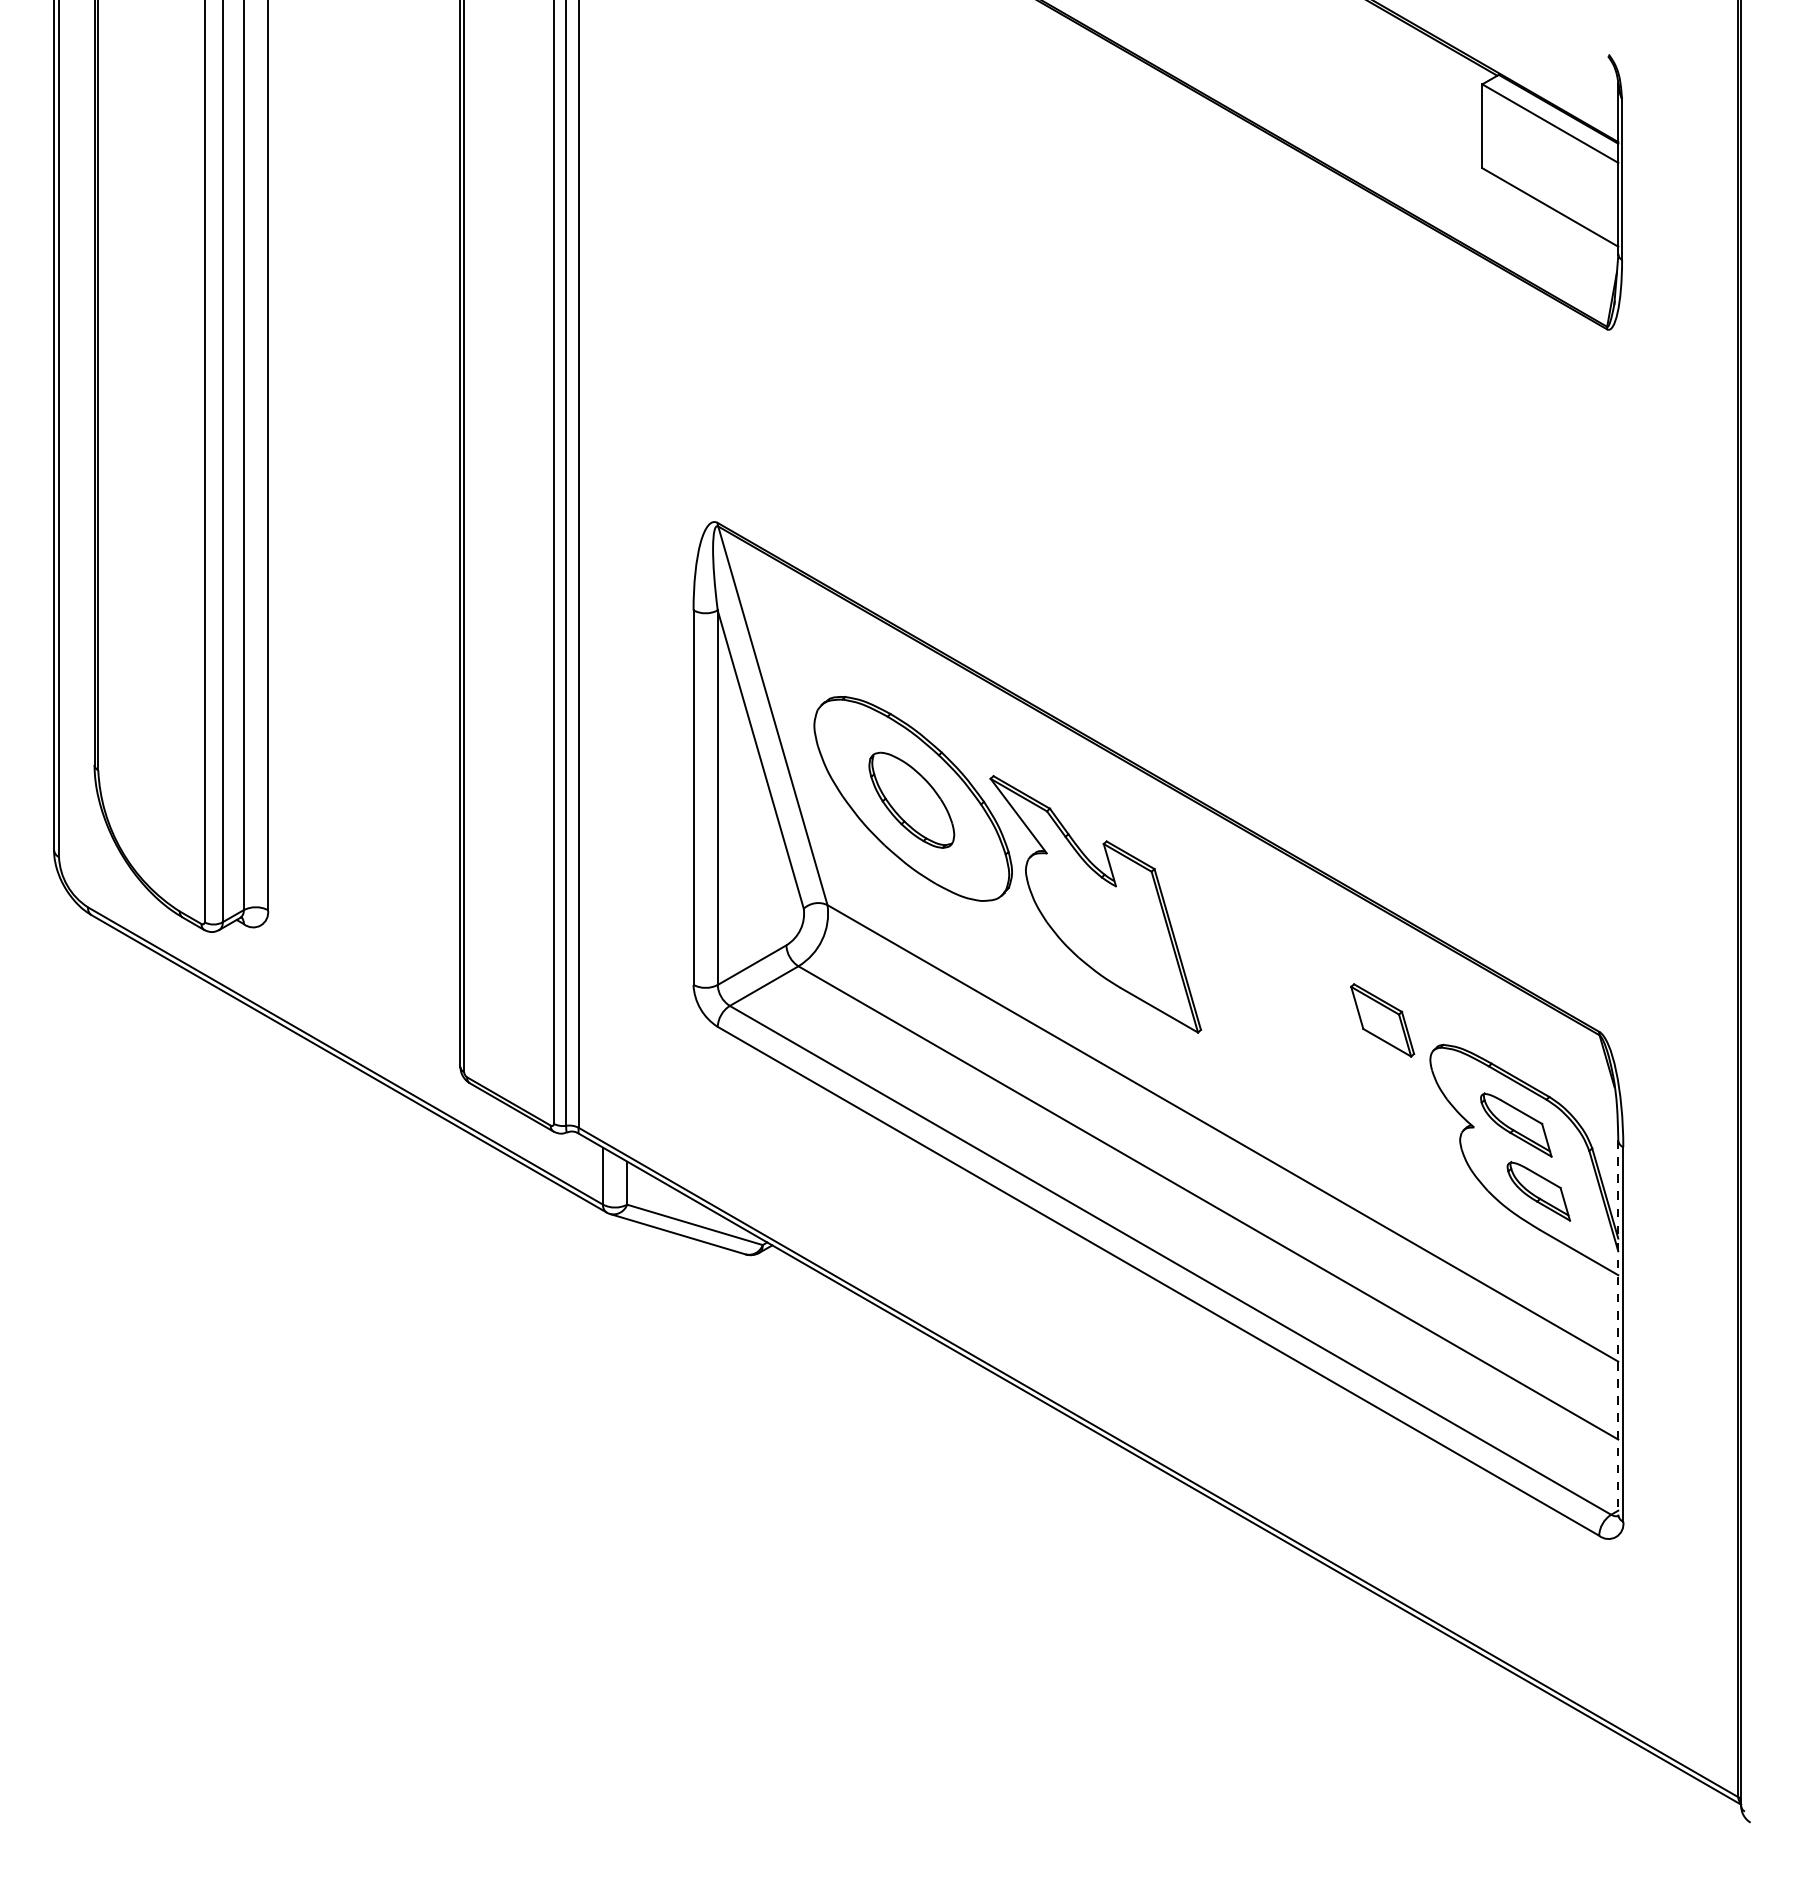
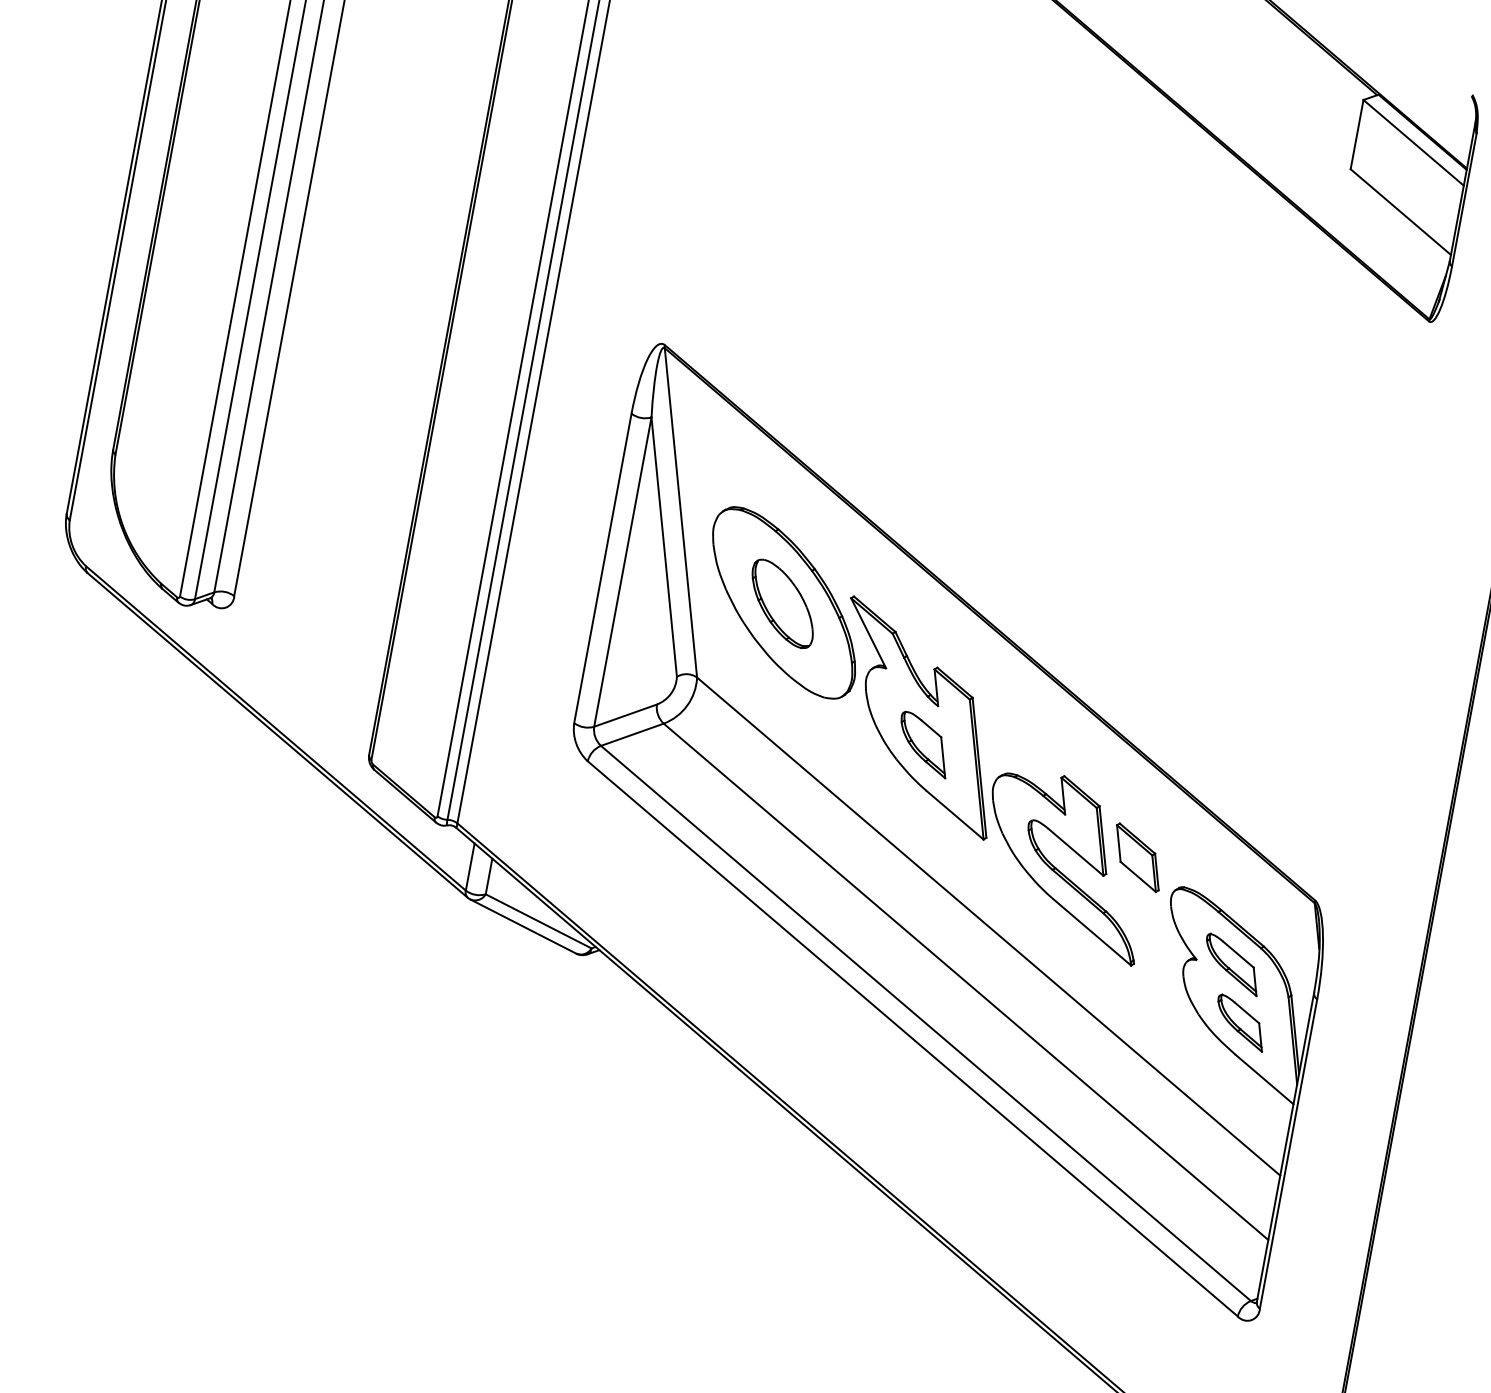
part: (1107, 934) -> (923, 744), added
part: (1295, 1053) -> (1060, 871), added
line: (1618, 1328) -> (1285, 1148), dashed -> solid

